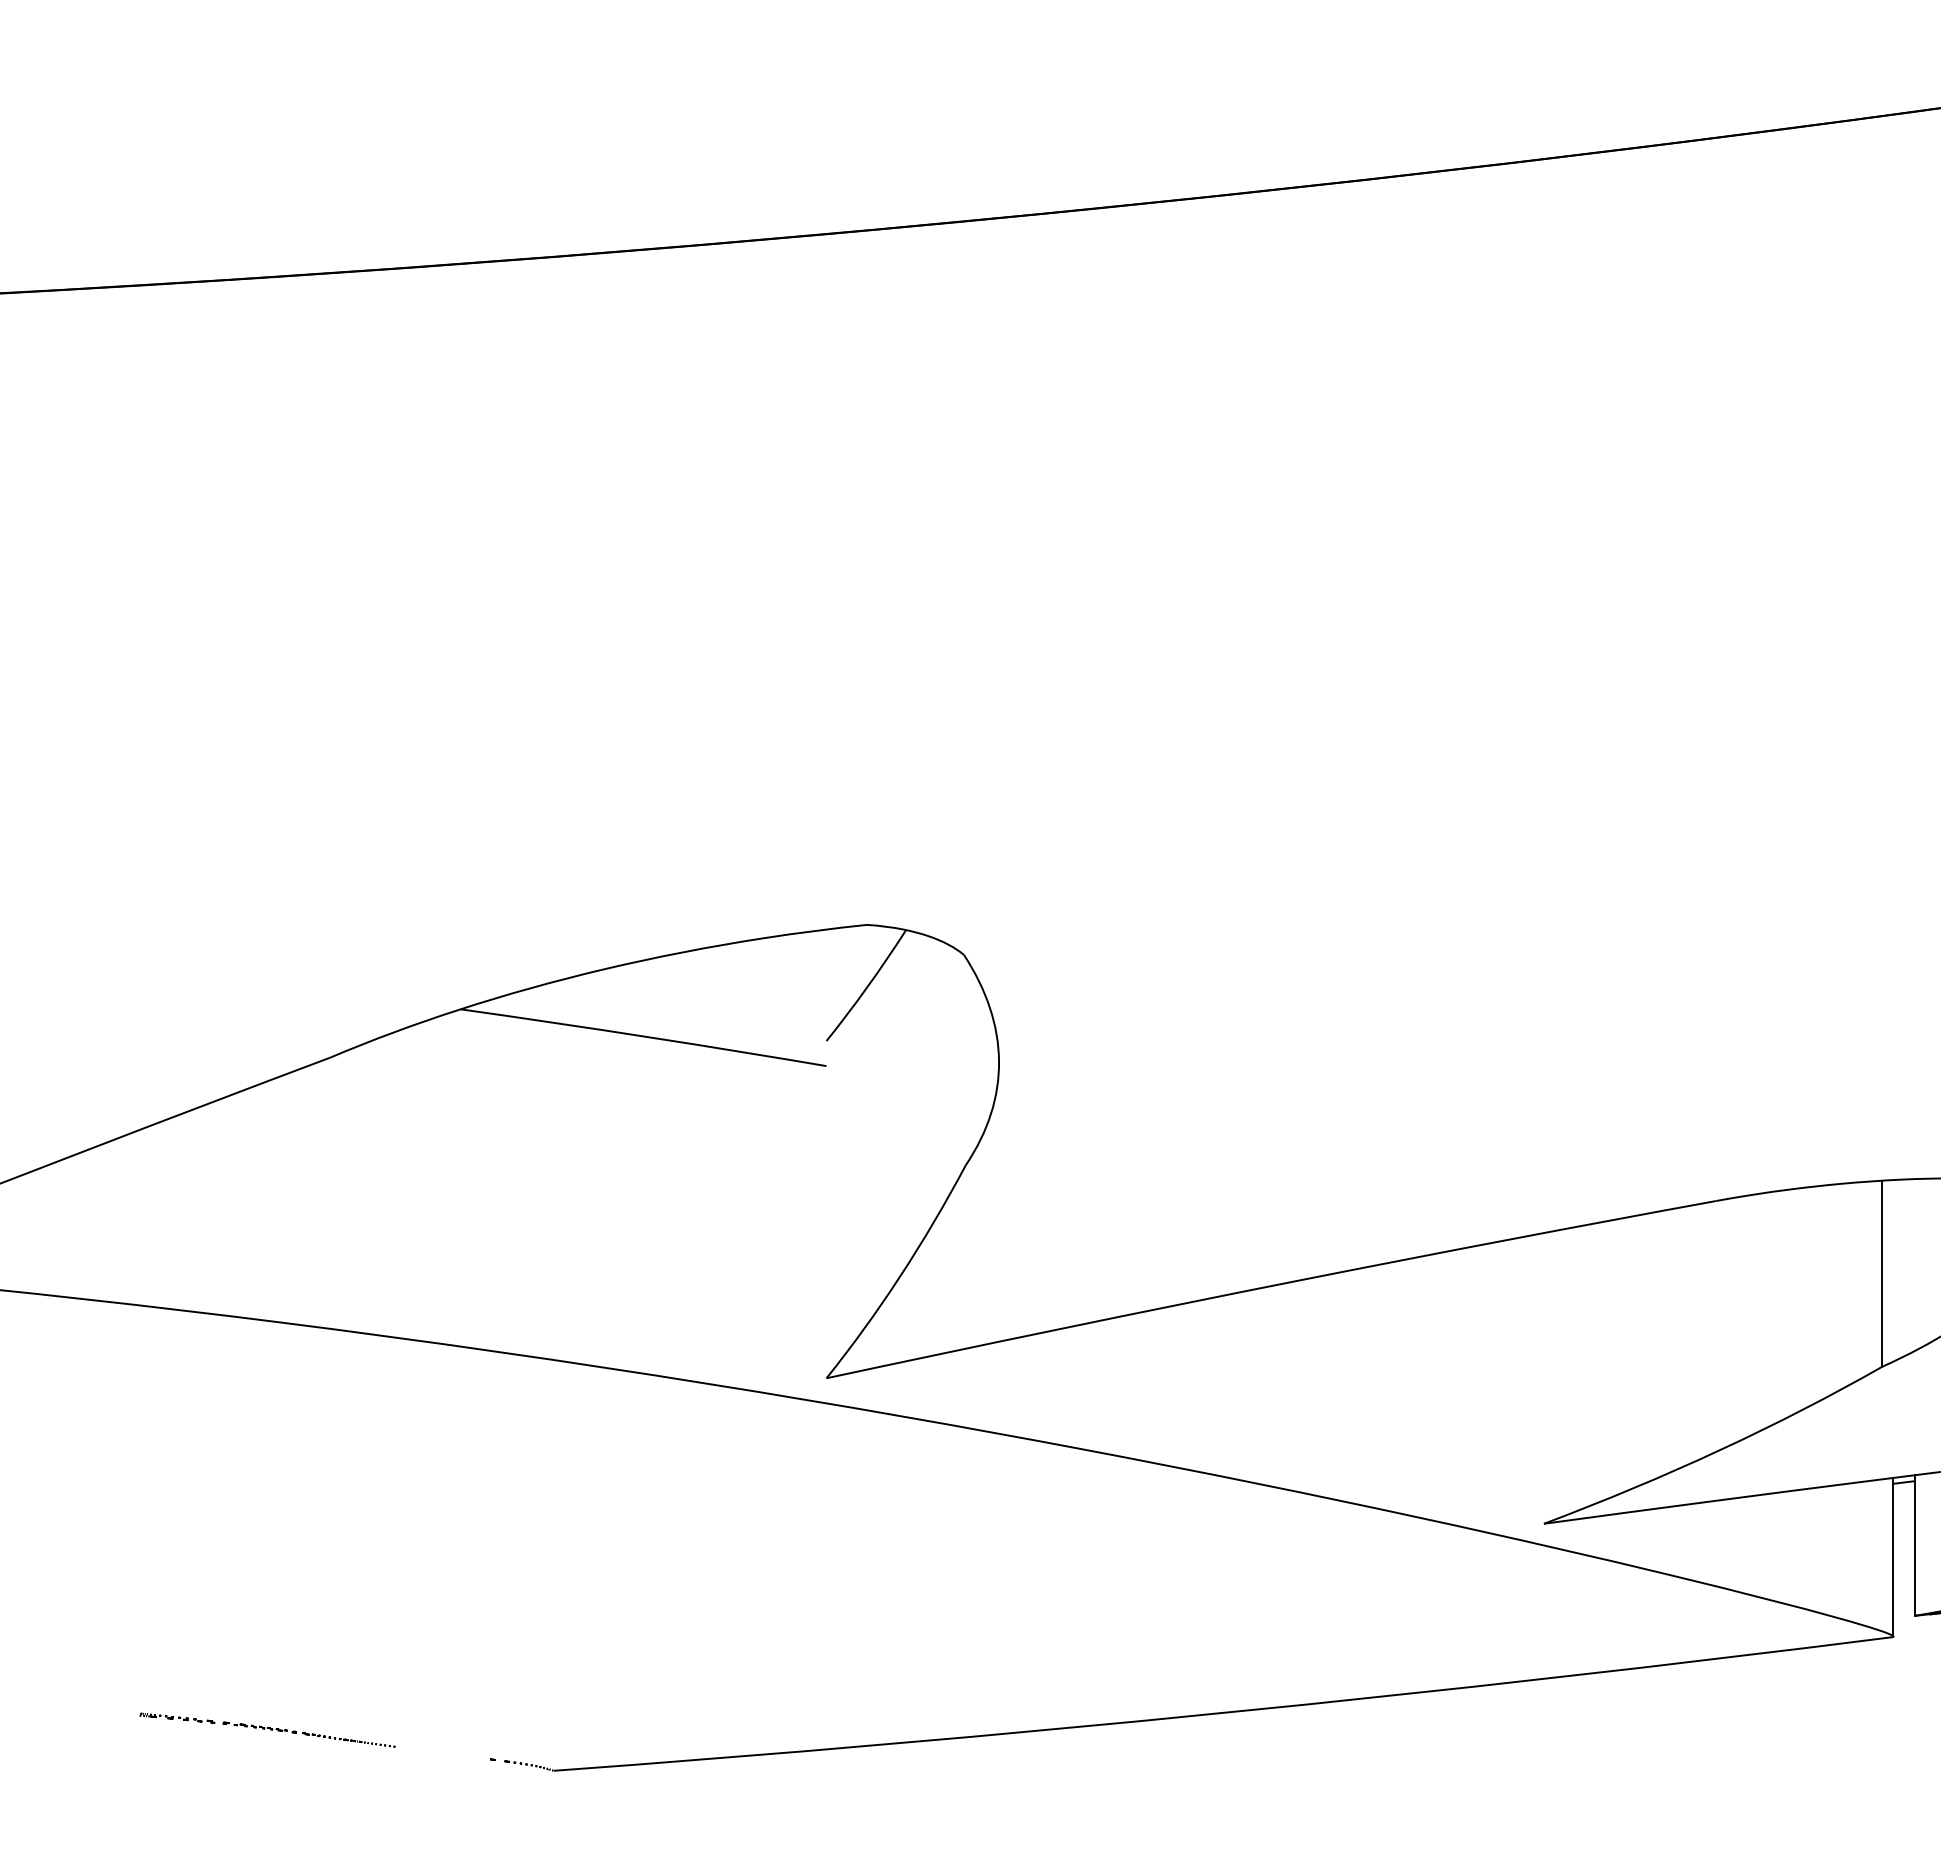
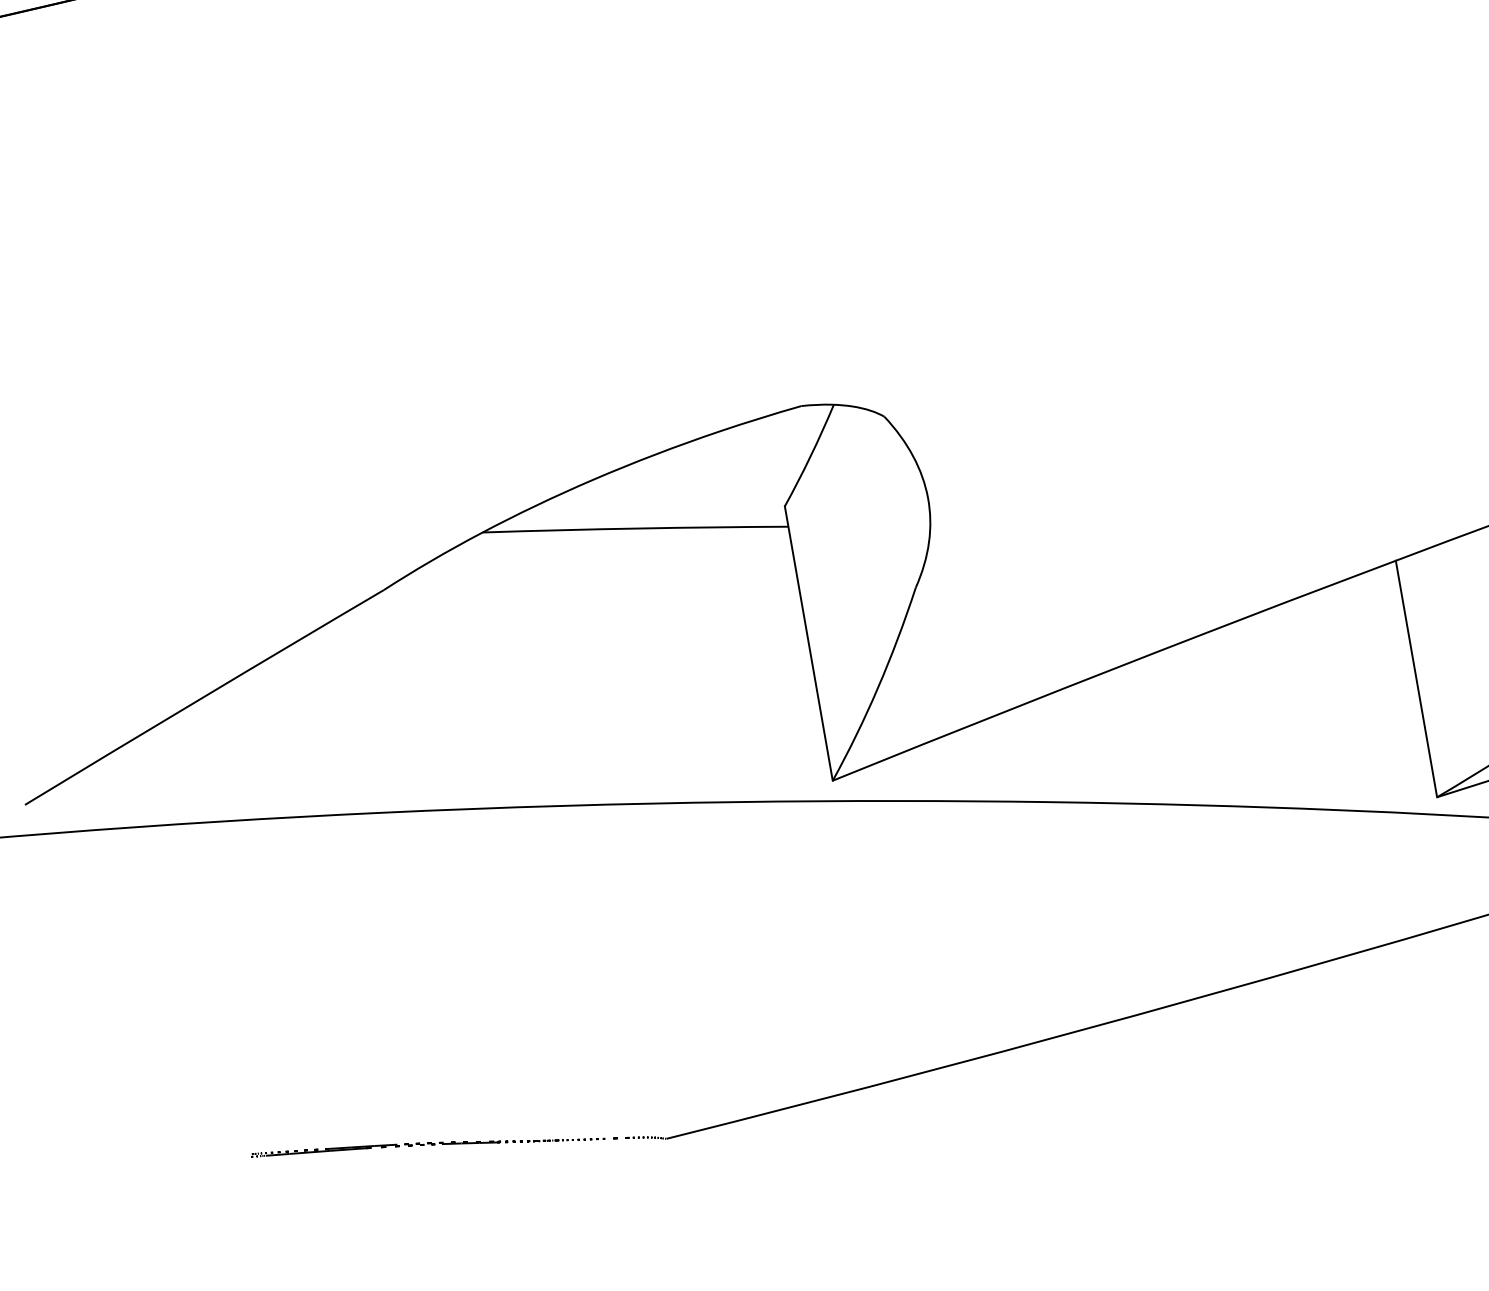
line: (826, 1209) -> (808, 643), added
line: (1543, 1378) -> (1416, 679), added
part: (267, 1729) -> (427, 1145), size x1.67

